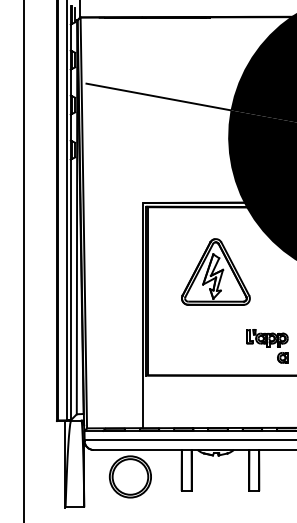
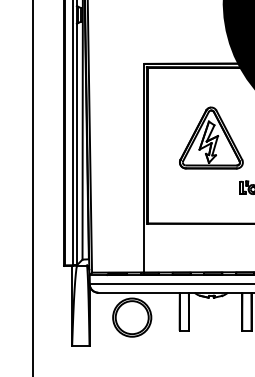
part: (215, 271) -> (210, 137), moved

